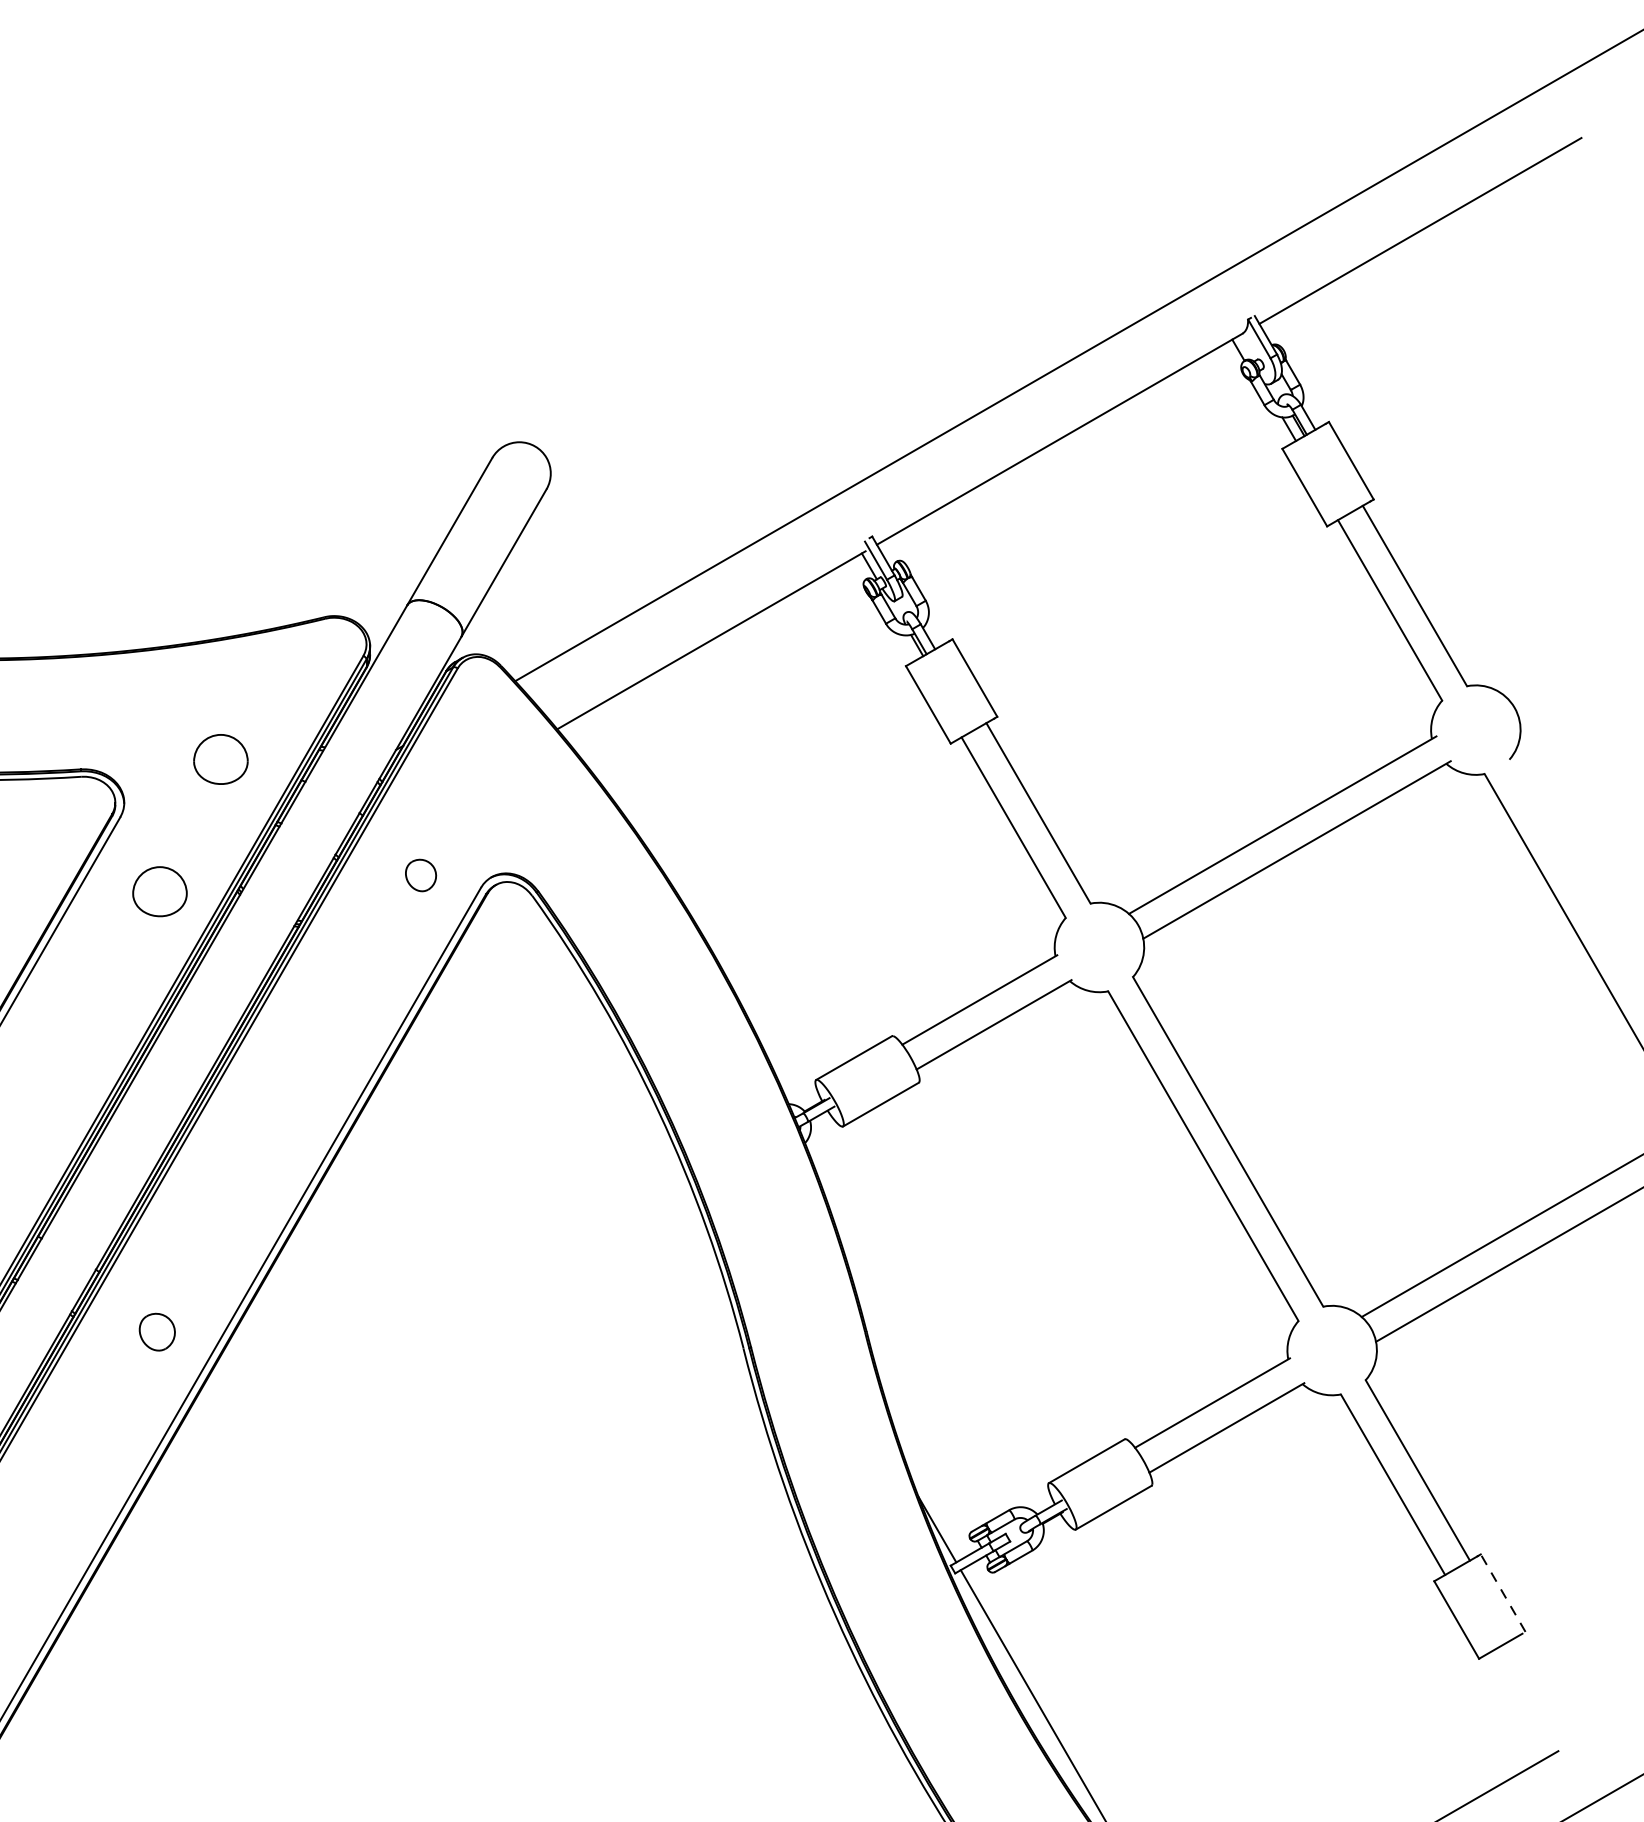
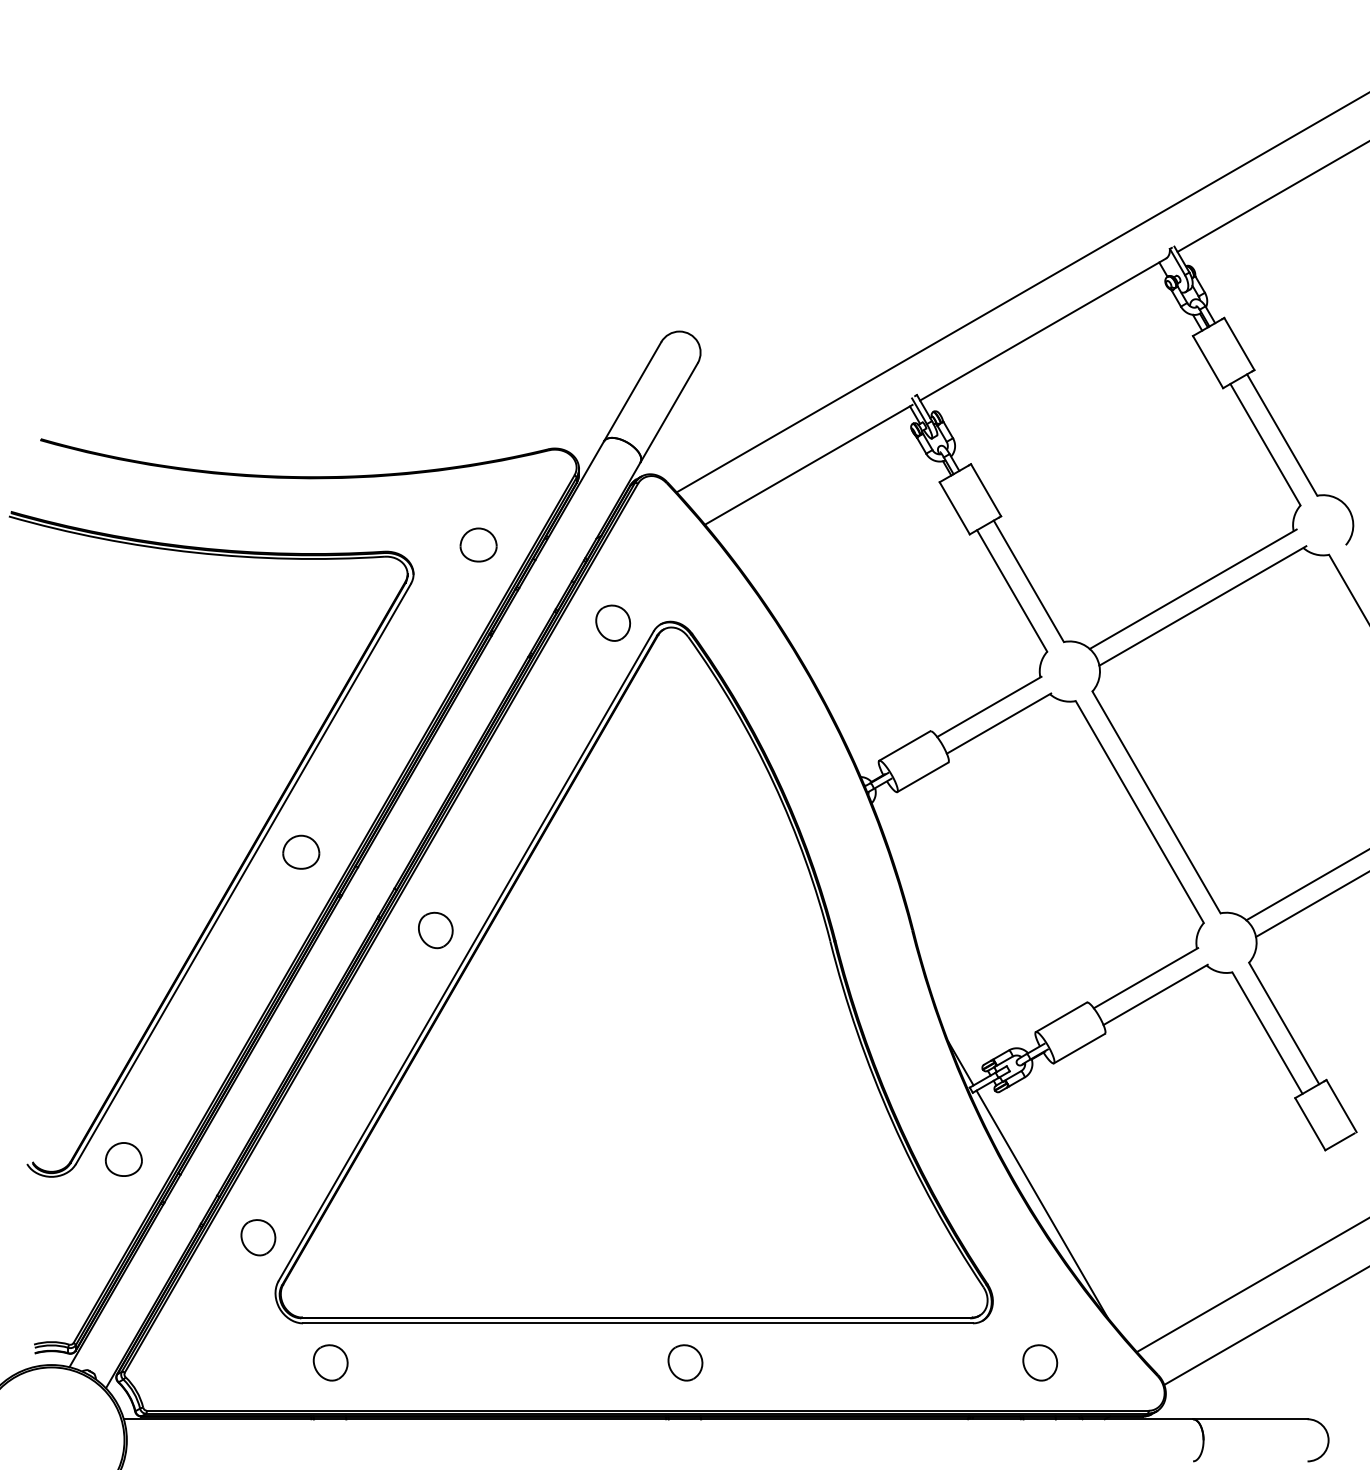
part: (421, 874) -> (613, 622), size x1.67
part: (159, 890) -> (437, 633), removed
part: (156, 1332) -> (435, 930), size x1.43
line: (1503, 1592) -> (1341, 1105), dashed -> solid

